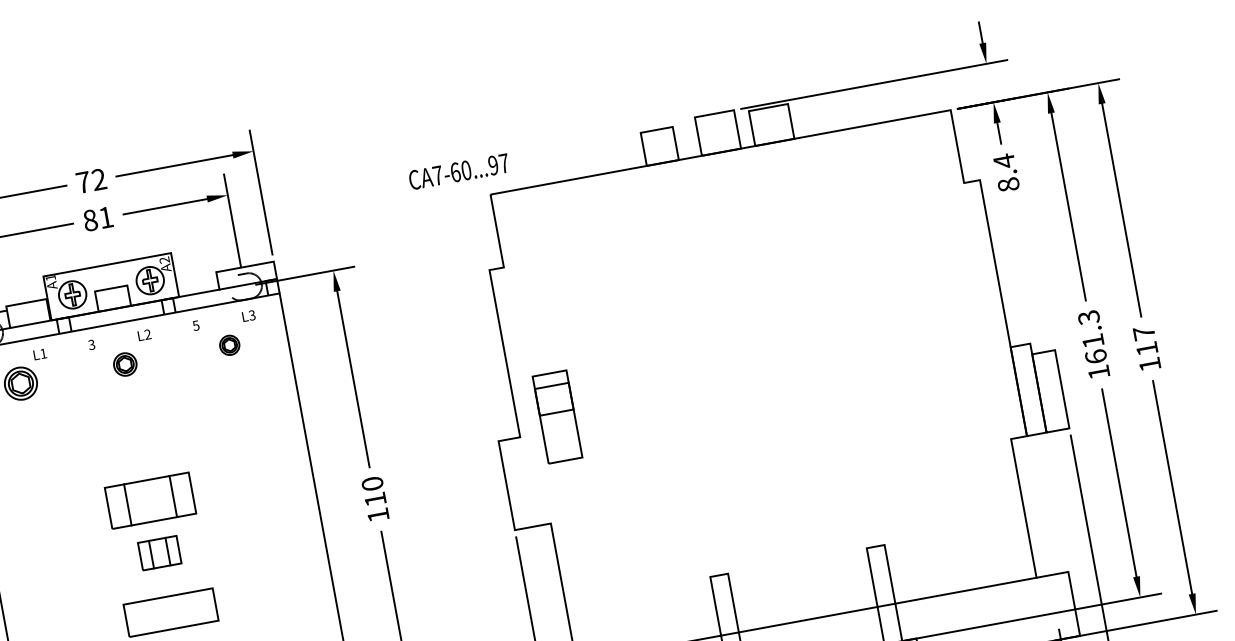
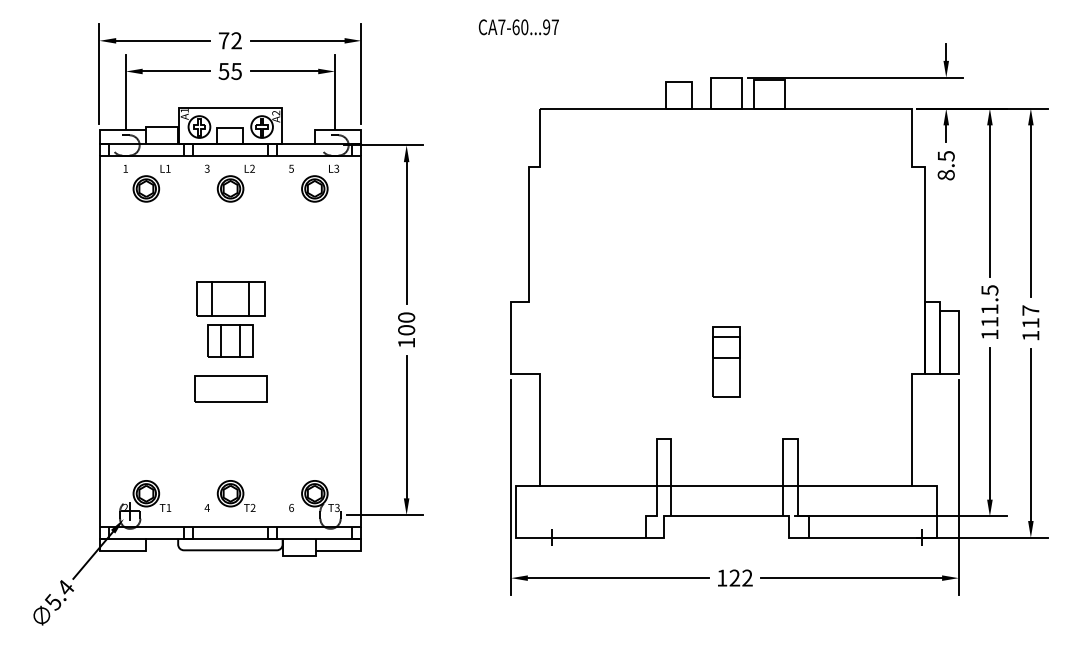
text: (1004, 160) -> (946, 155), 8.4 -> 8.5
text: (458, 172) -> (518, 27), moved
text: (97, 219) -> (229, 71), 81 -> 55
text: (1091, 336) -> (989, 305), 161.3 -> 111.5
part: (229, 344) -> (314, 188), size x1.67
part: (125, 363) -> (230, 188), size x1.43
part: (557, 416) -> (726, 361), moved
text: (375, 499) -> (406, 330), 110 -> 100
part: (159, 552) -> (230, 340), size x1.43

